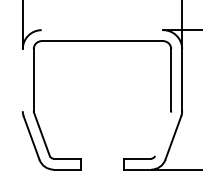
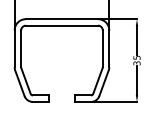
line: (101, 30) -> (61, 19), added
line: (22, 79) -> (14, 48), added
line: (162, 133) -> (97, 80), added

